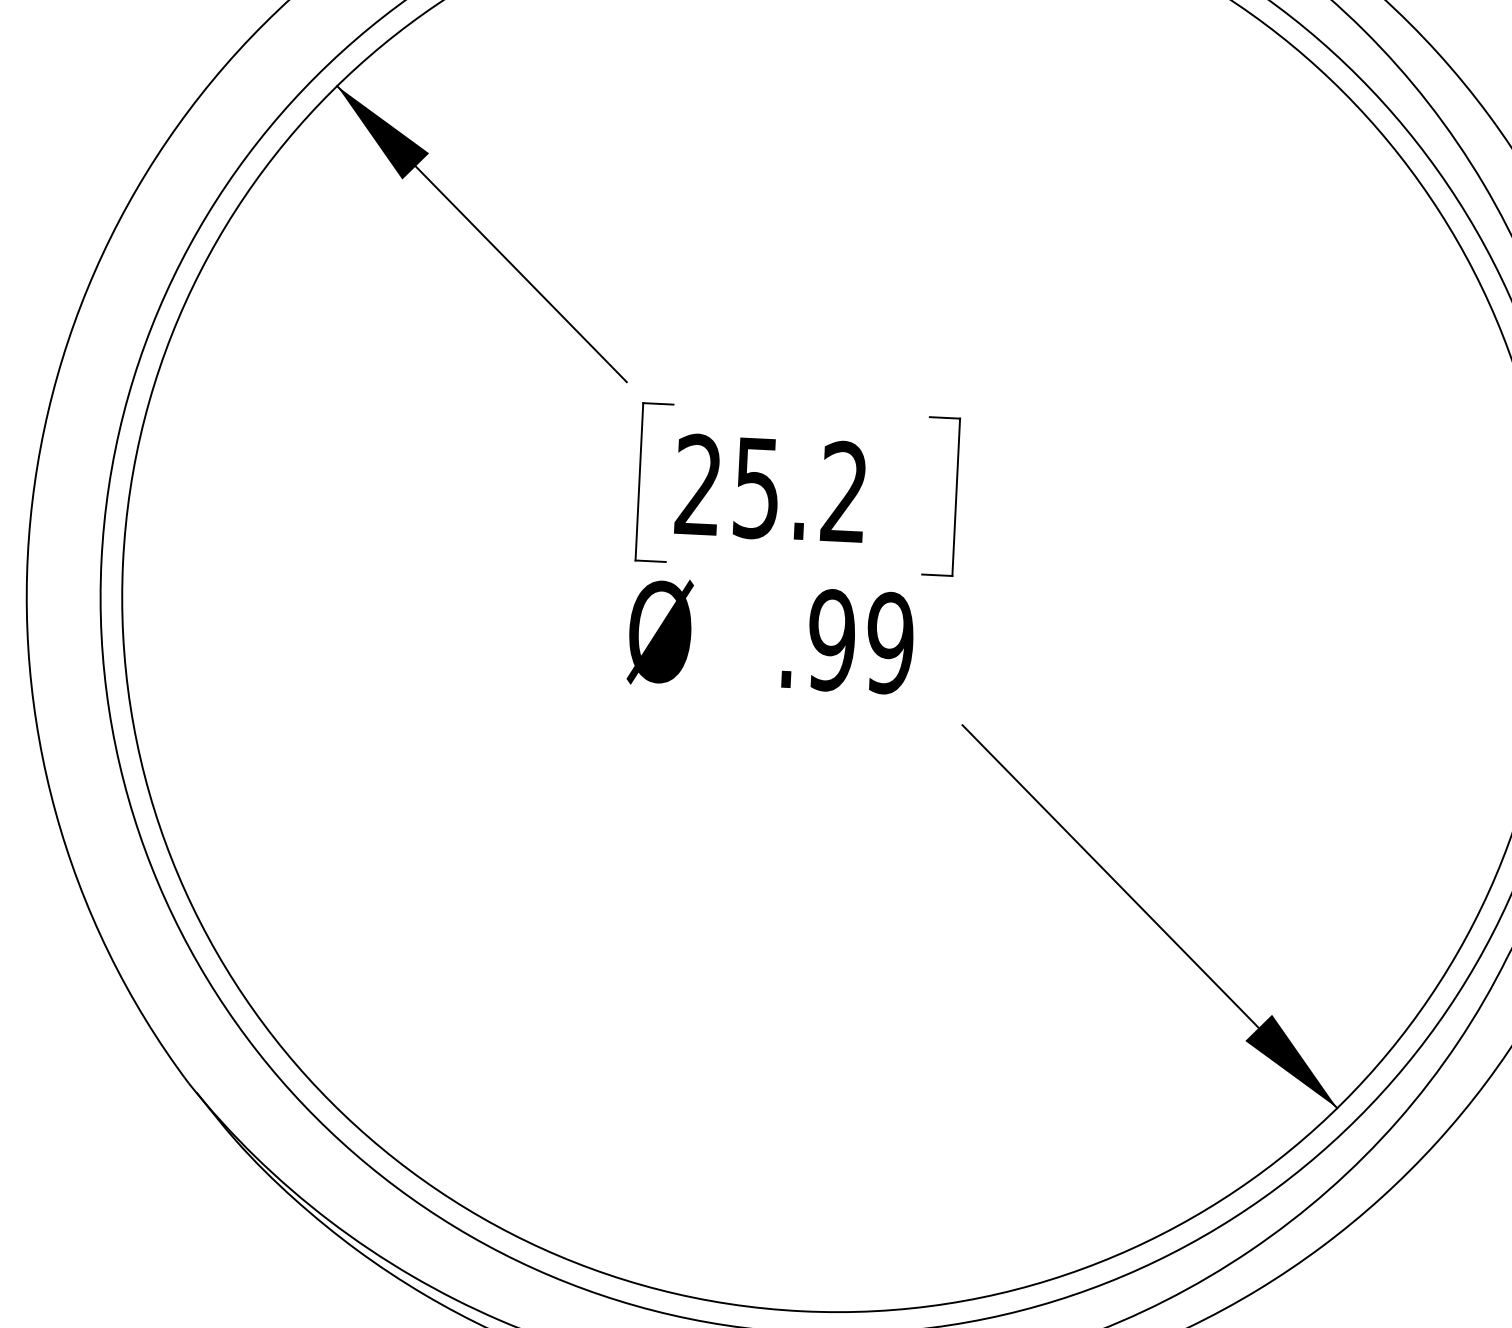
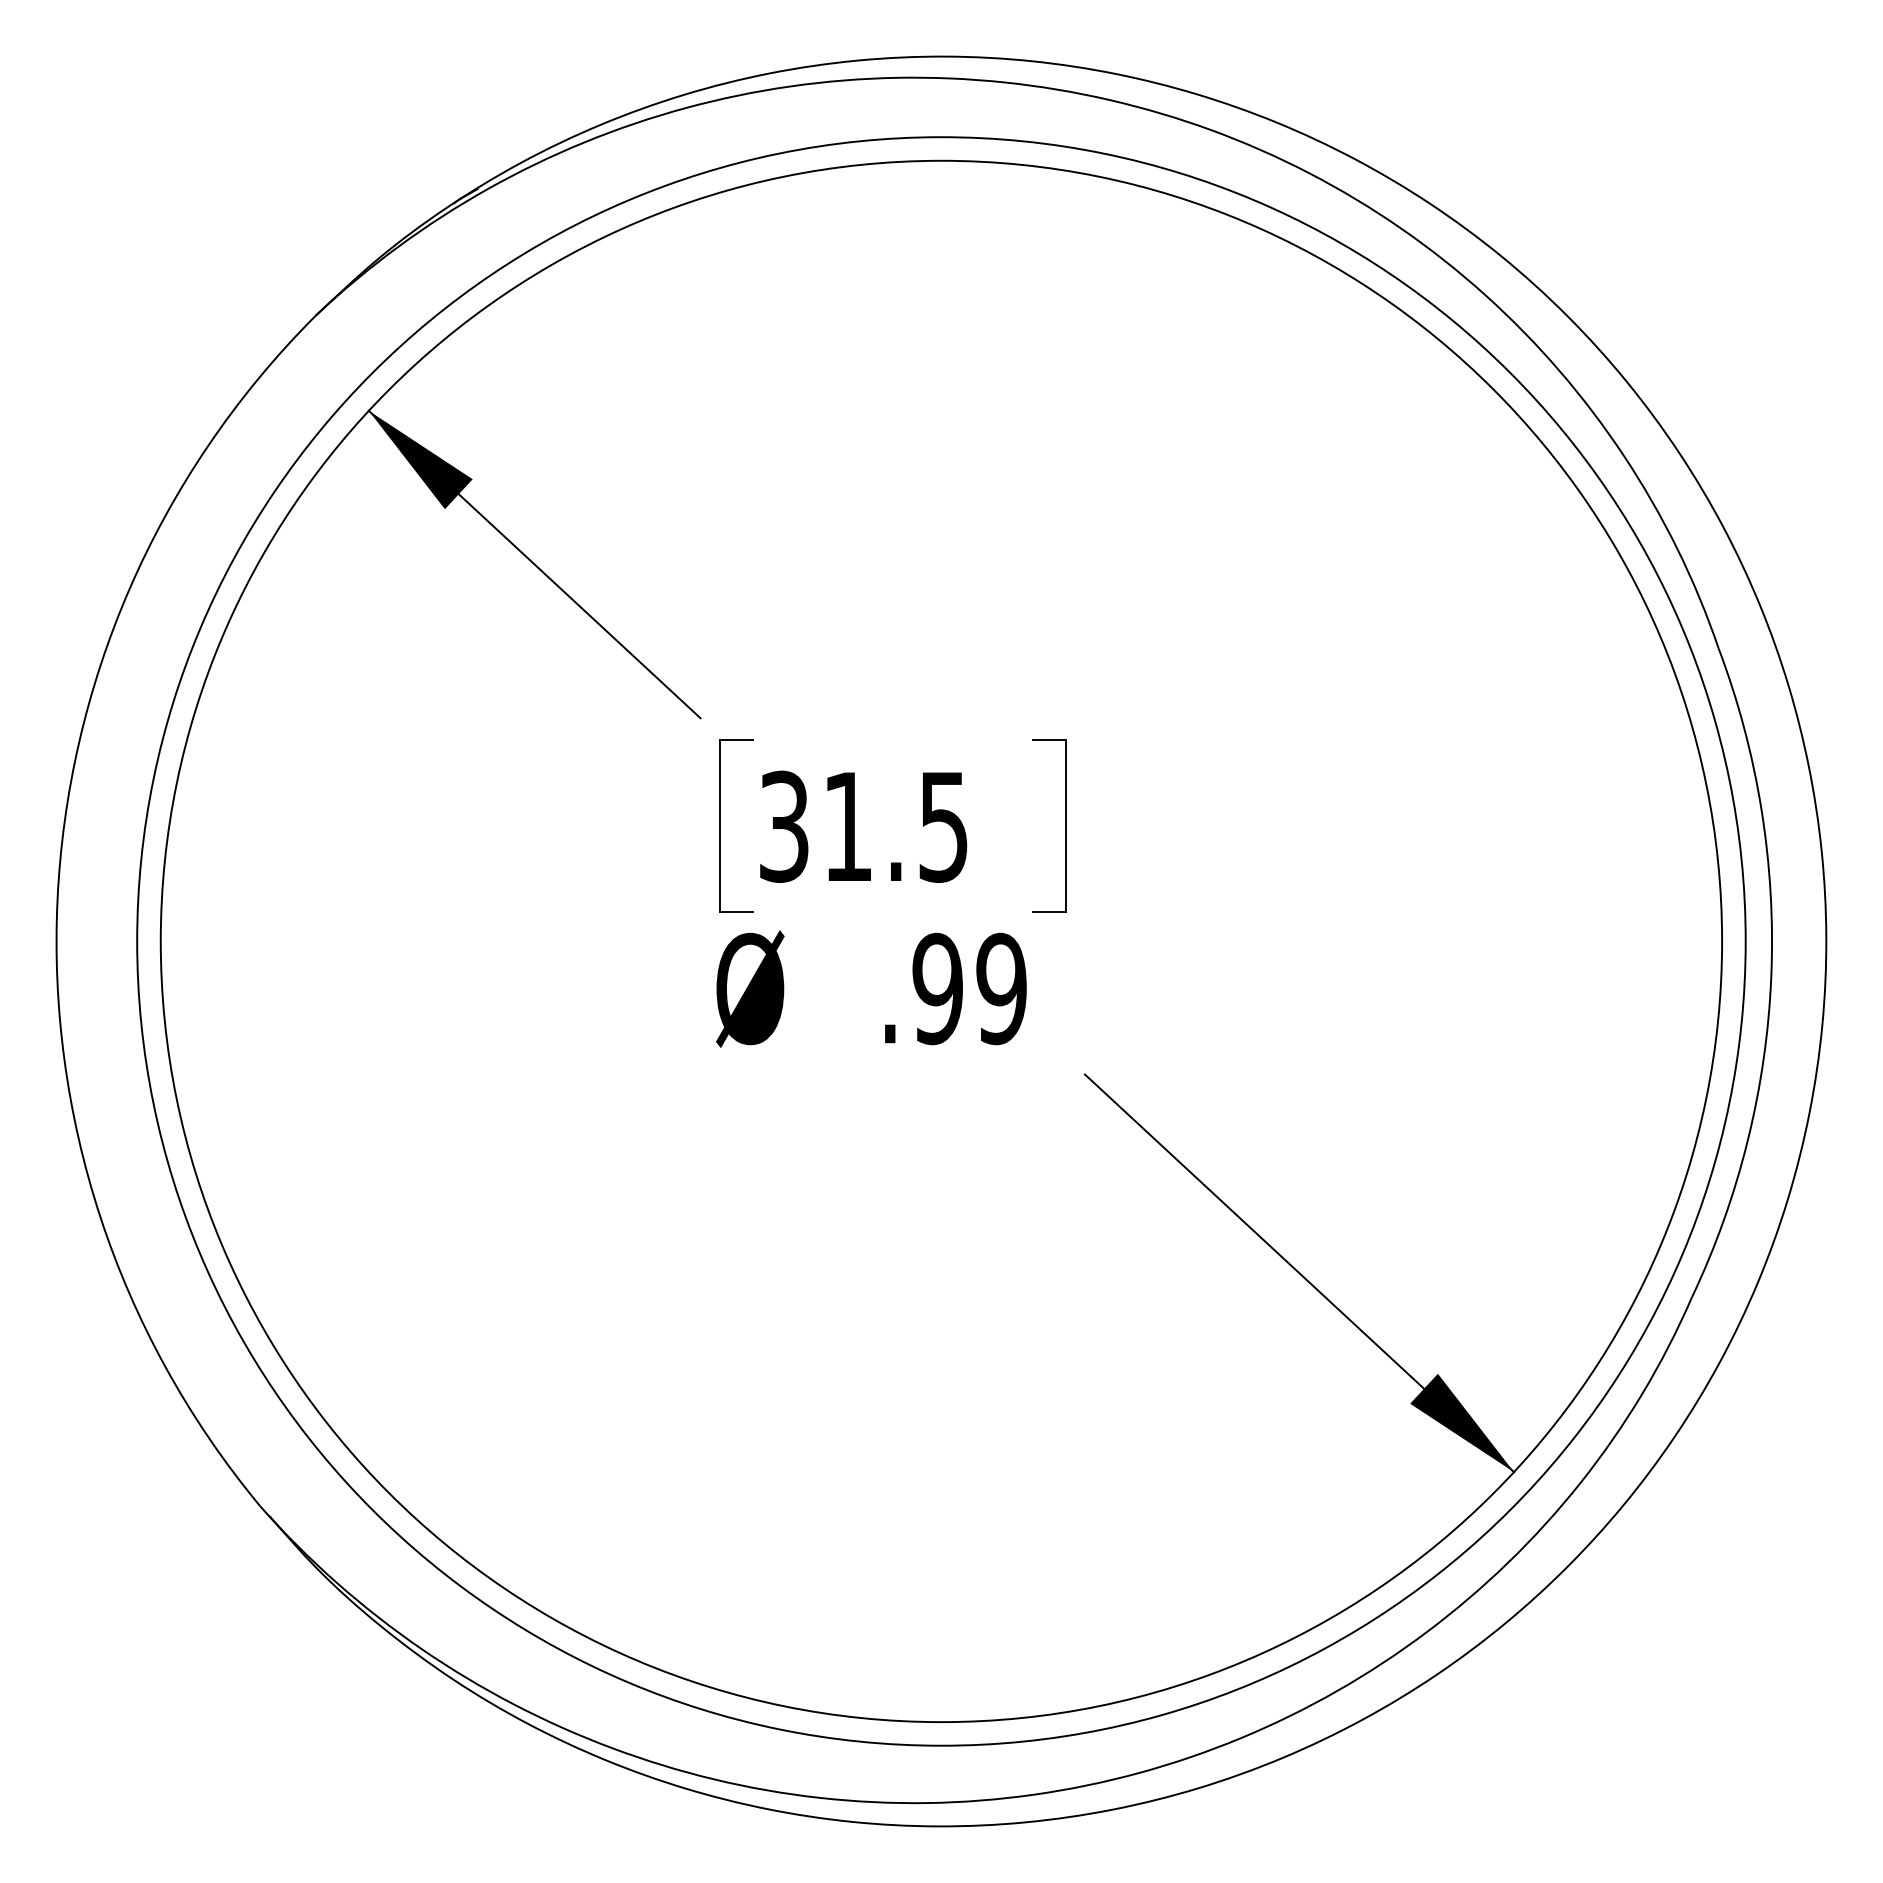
text: (771, 488) -> (863, 826), 25.2 -> 31.5

